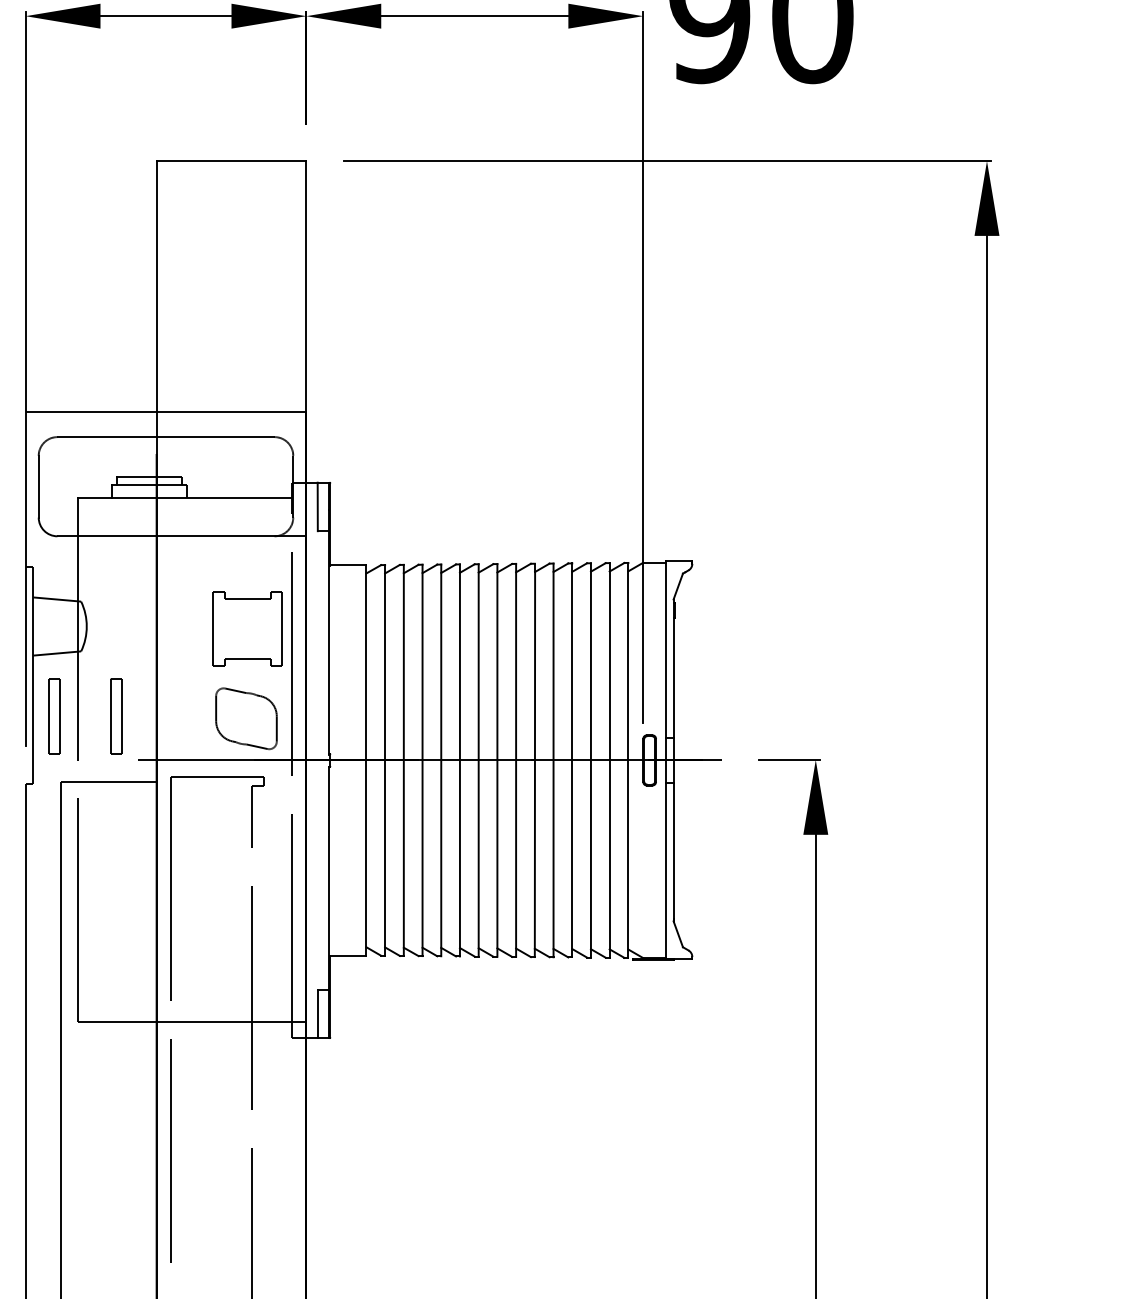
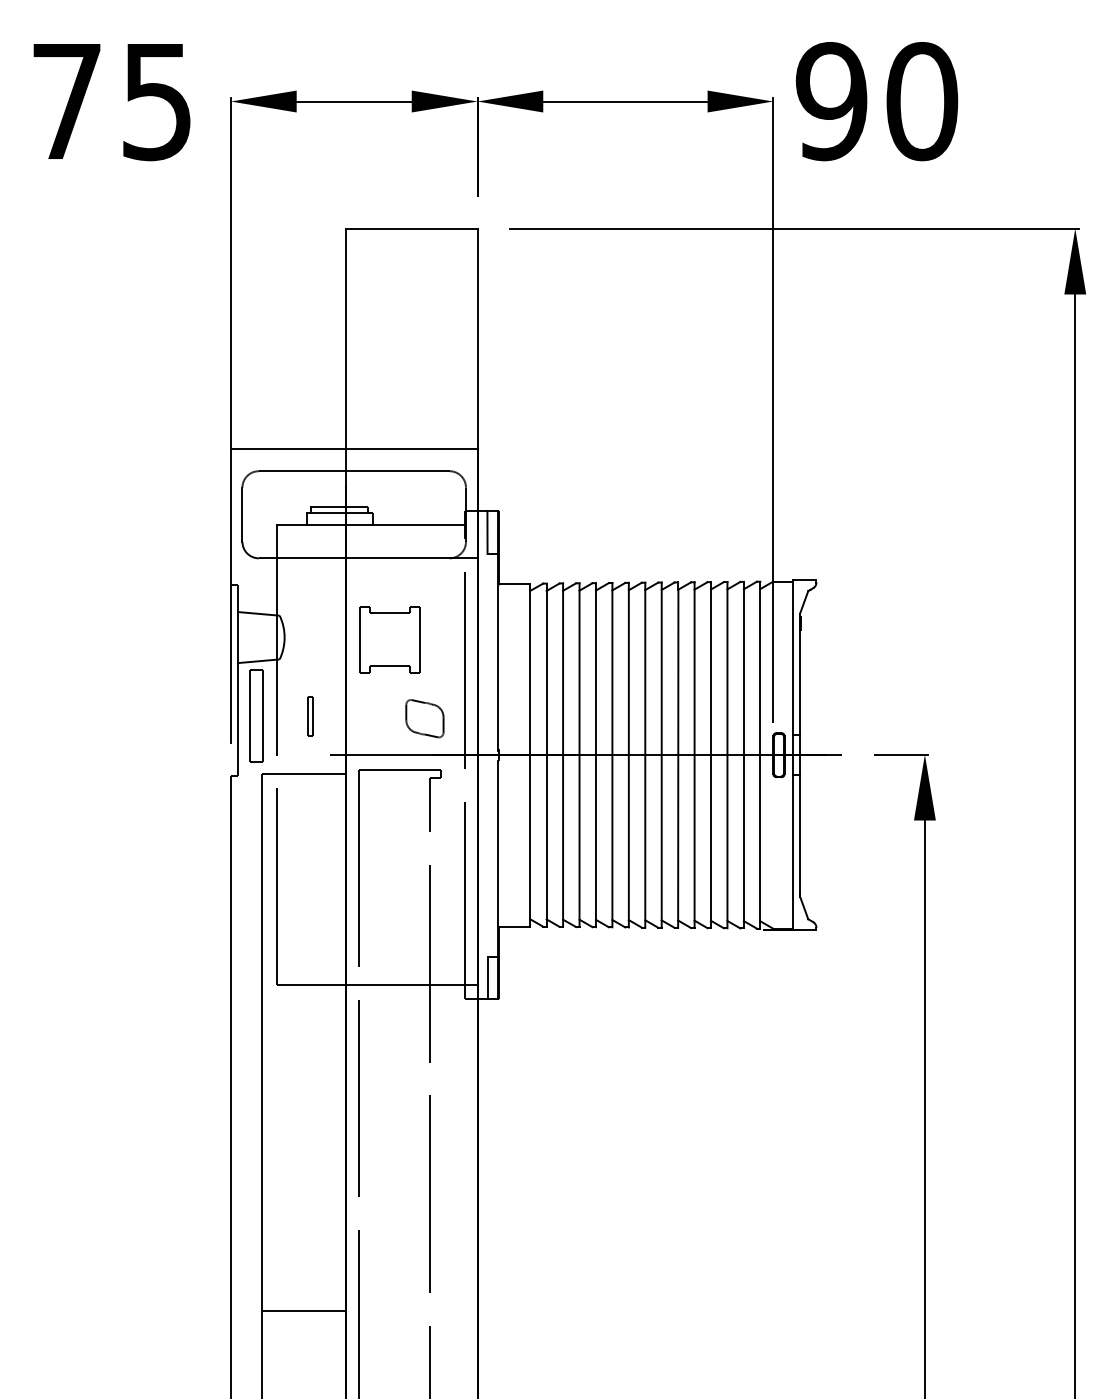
part: (247, 628) -> (389, 639), moved
part: (54, 716) -> (256, 716), size x1.4
part: (116, 716) -> (310, 716), size x0.6
part: (246, 718) -> (424, 718), size x0.7

